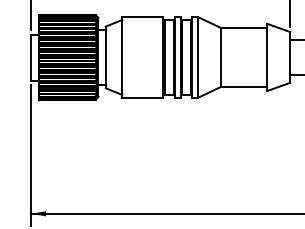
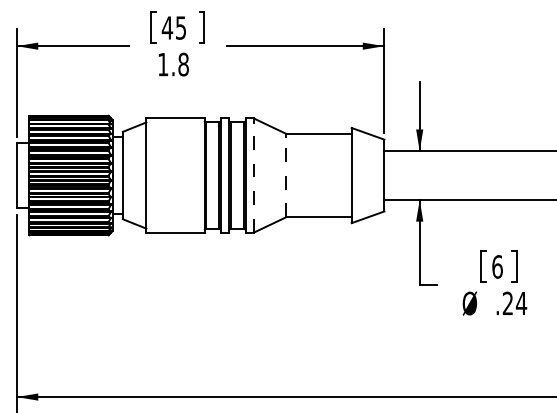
line: (197, 58) -> (253, 177), solid -> dashed
line: (221, 58) -> (286, 176), solid -> dashed

